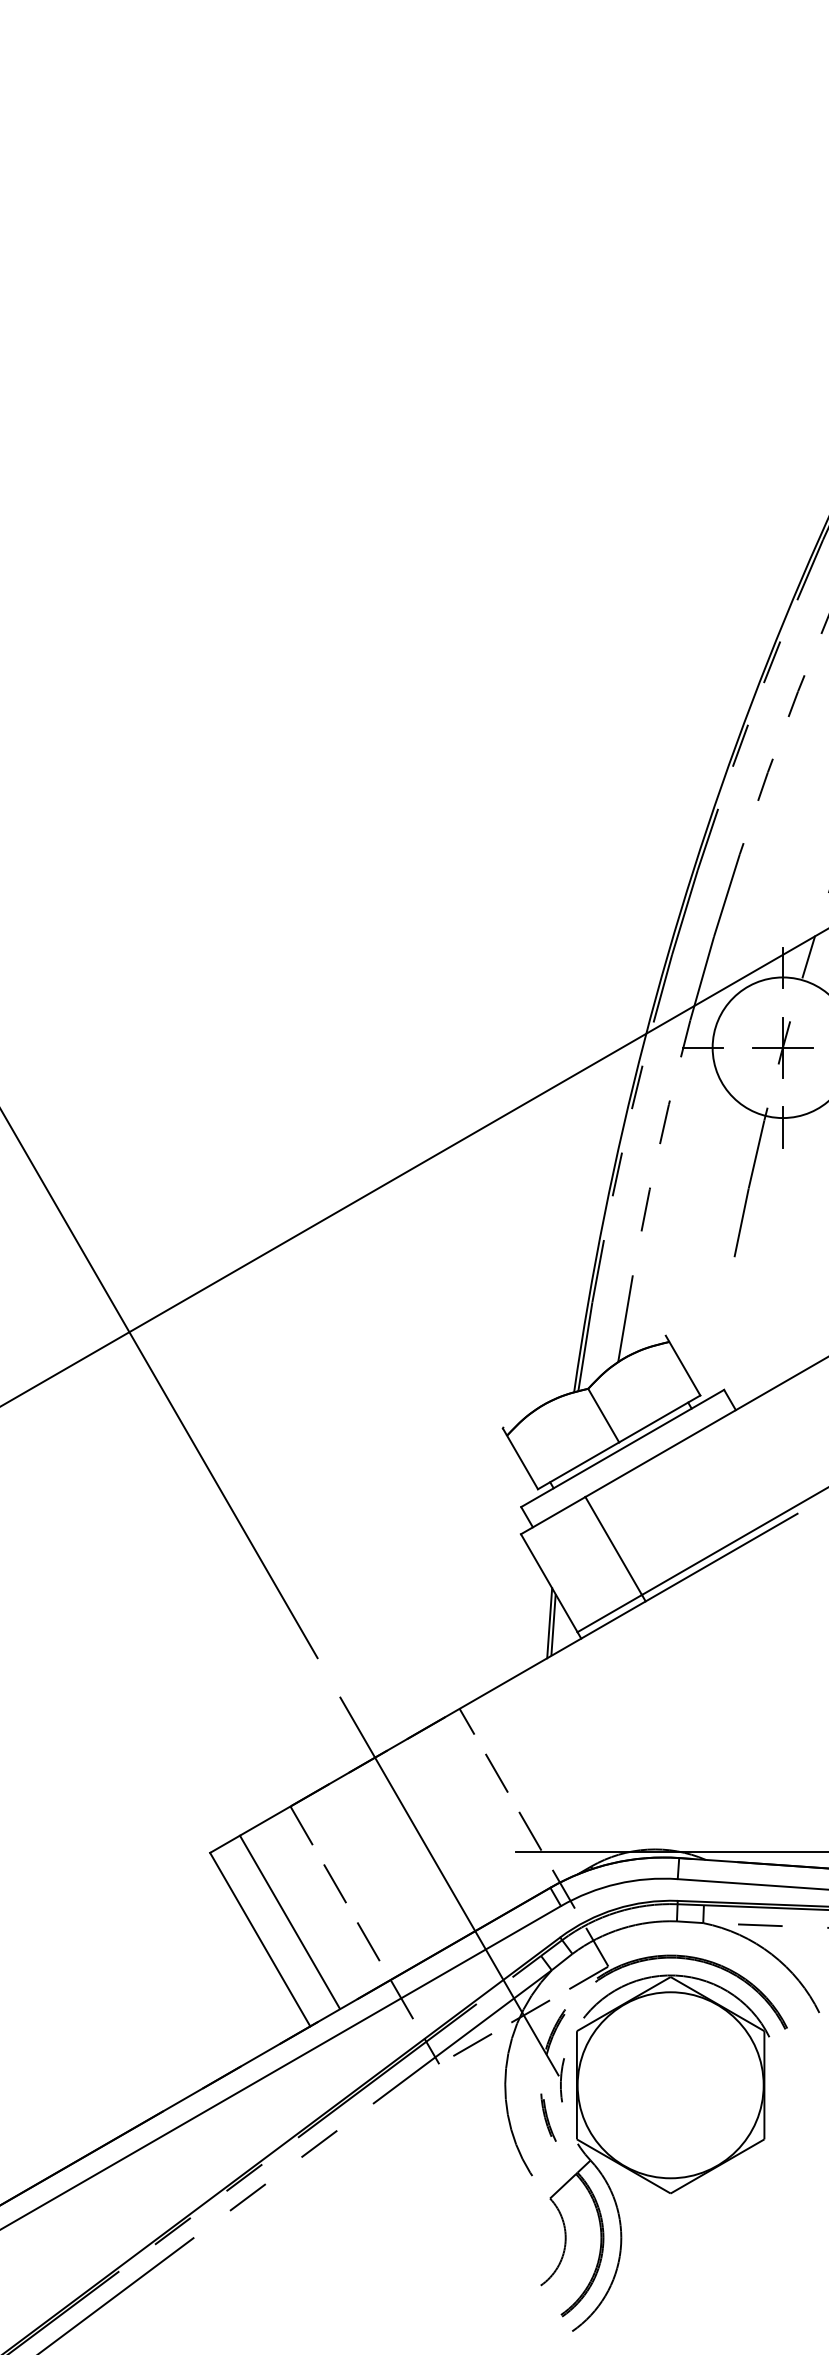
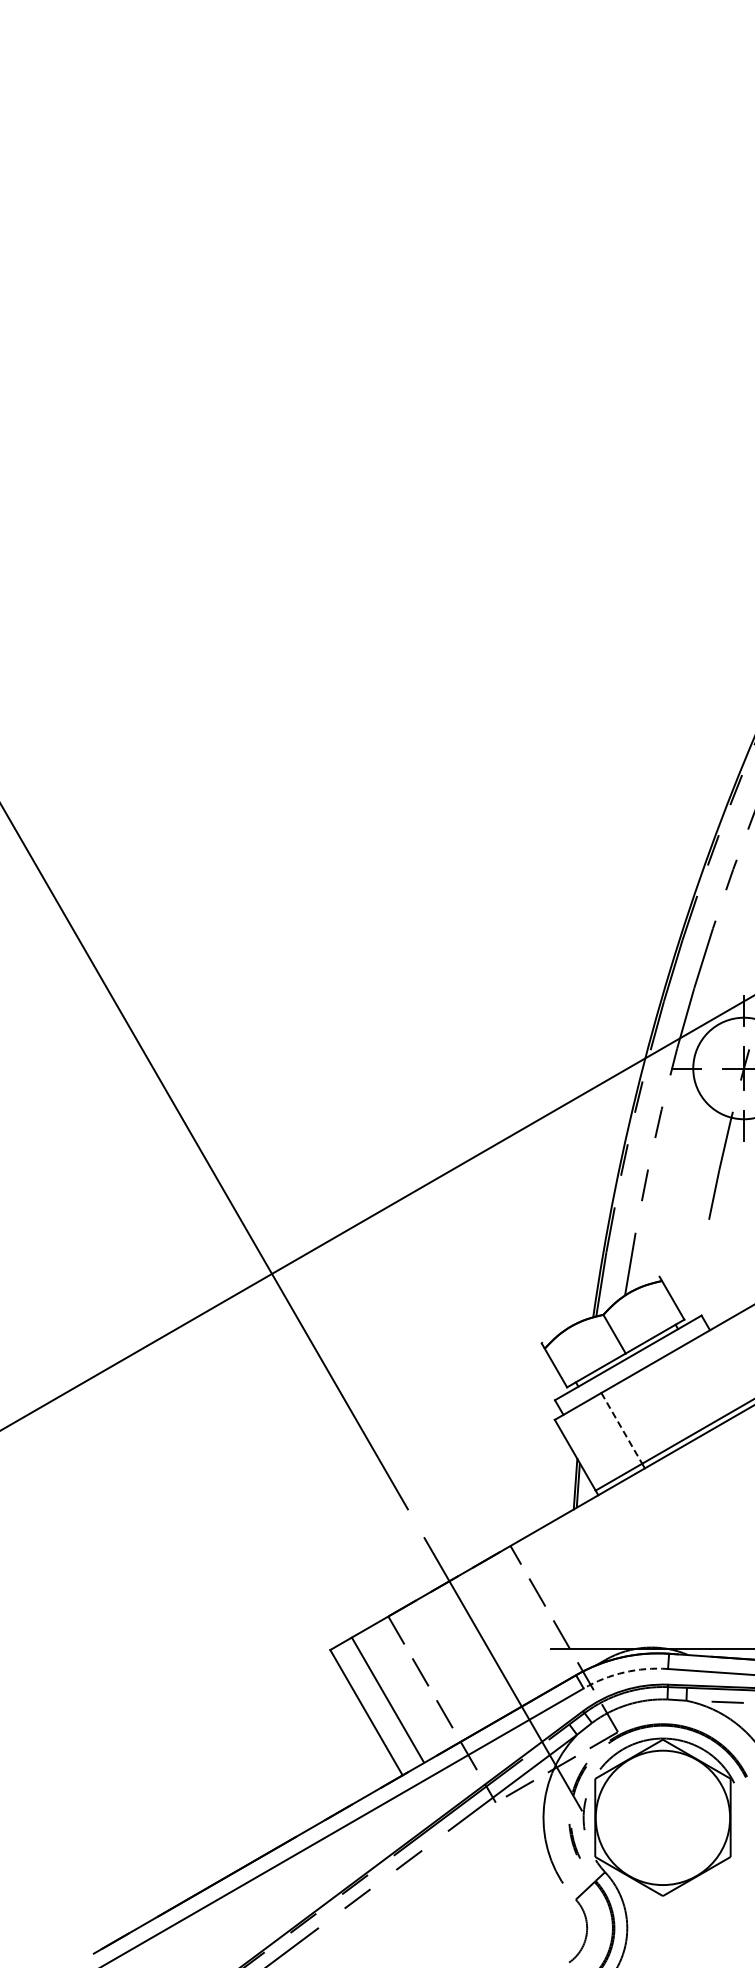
line: (613, 1546) -> (621, 1428), solid -> dashed
arc: (617, 1883) -> (624, 1672), solid -> dashed

